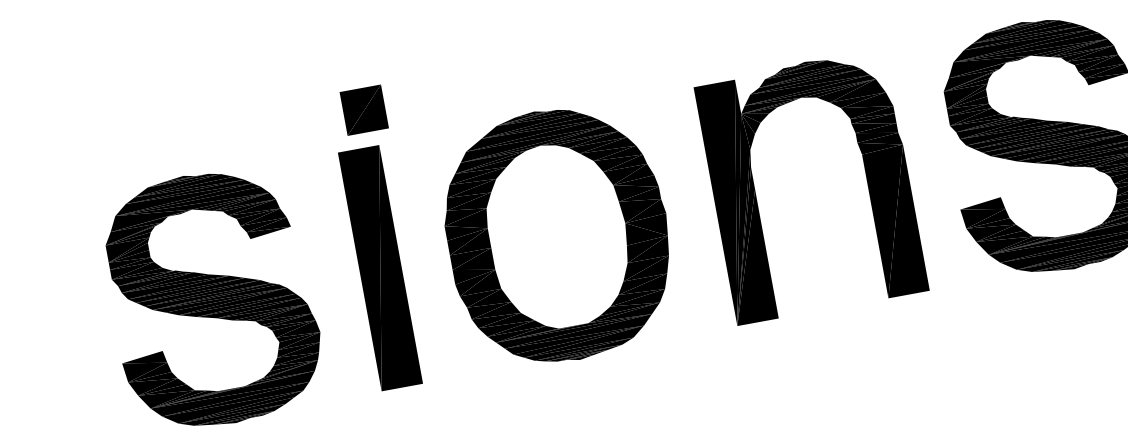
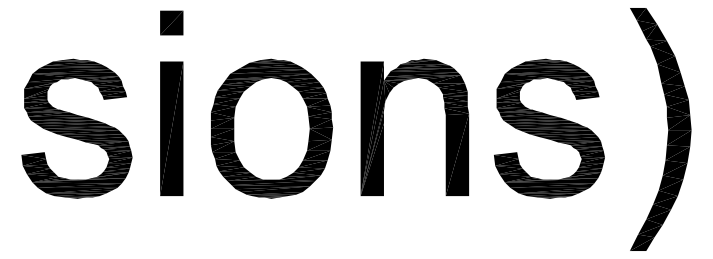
part: (363, 109) -> (171, 22), moved

